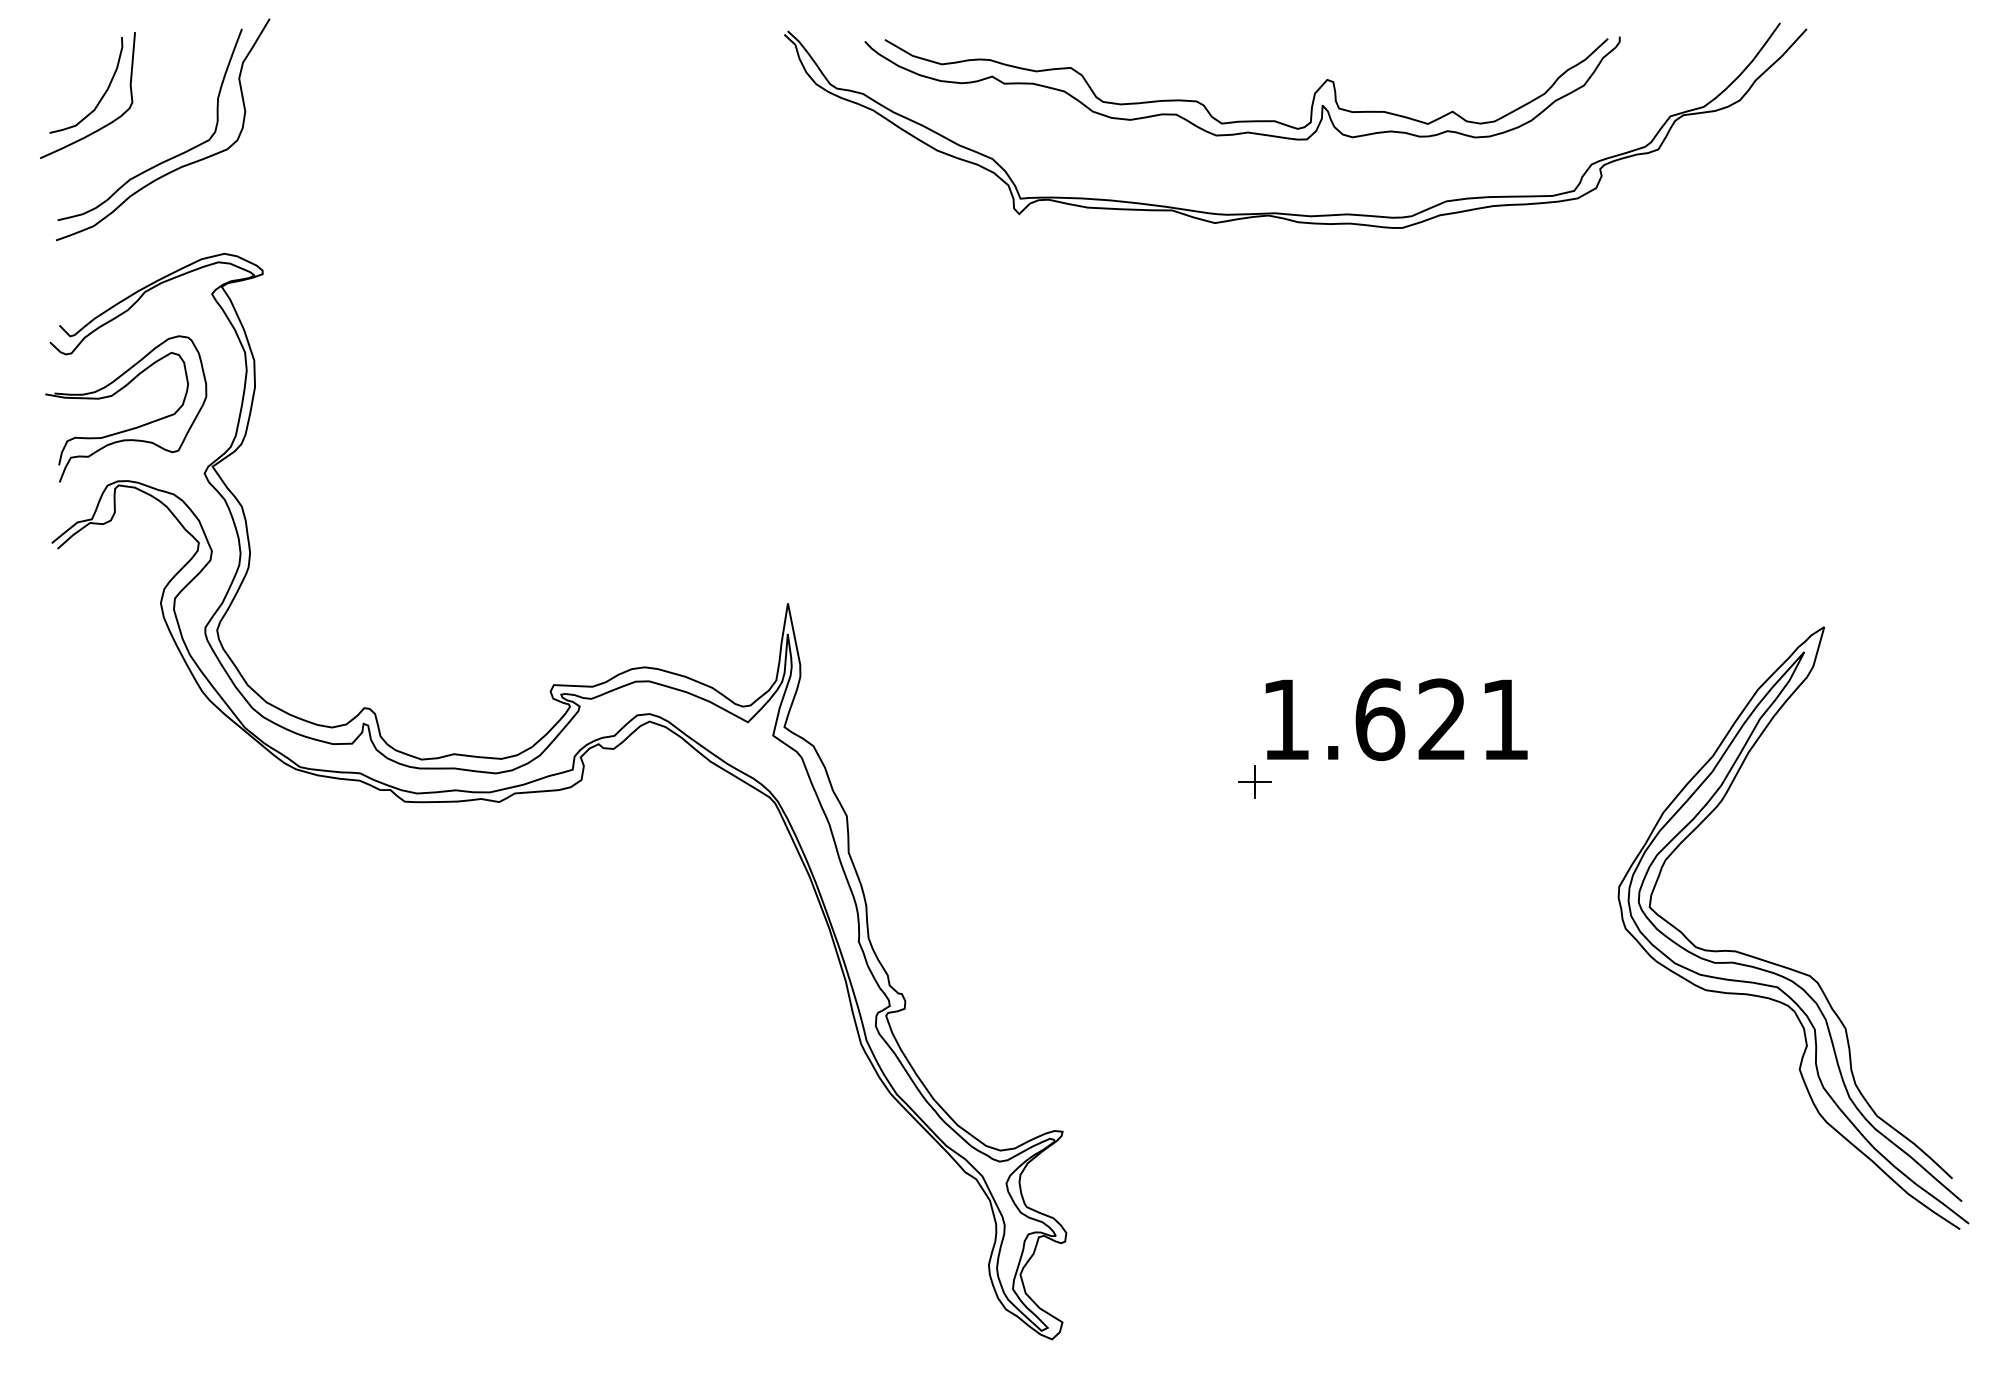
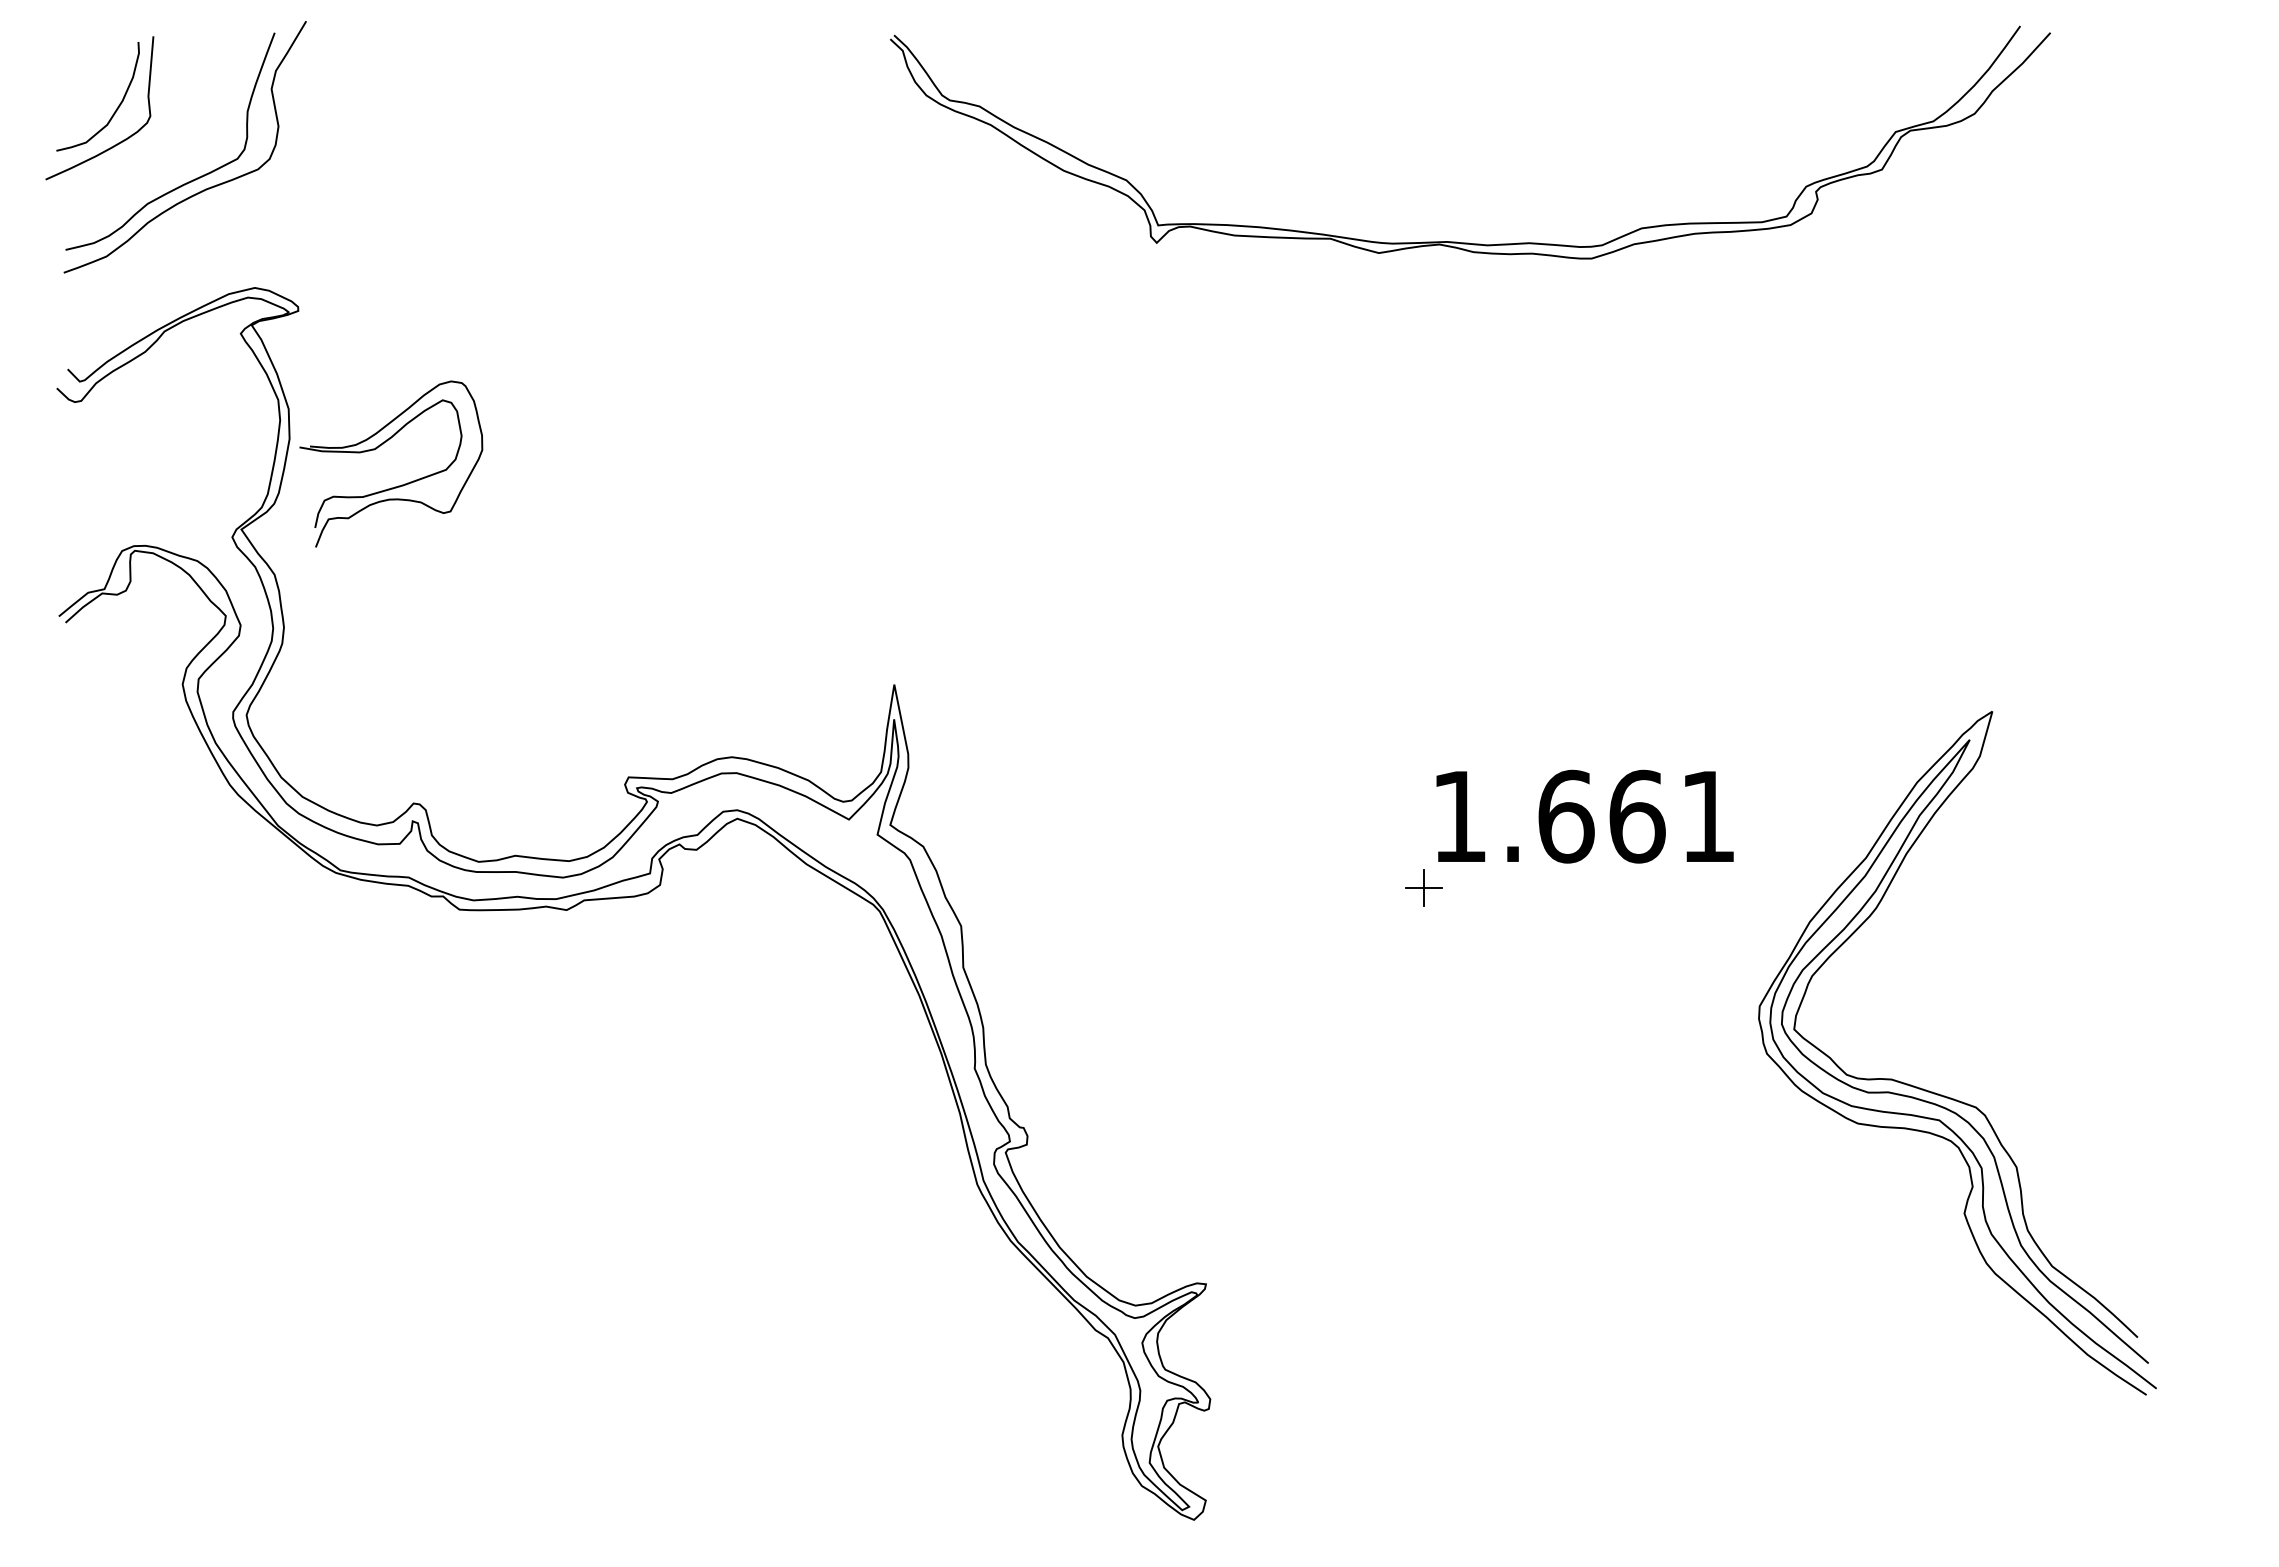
part: (1246, 120) -> (1414, 136), removed
part: (115, 394) -> (379, 447), moved
text: (1442, 719) -> (1637, 816), 1.621 -> 1.661
part: (1785, 966) -> (1948, 1096), moved

